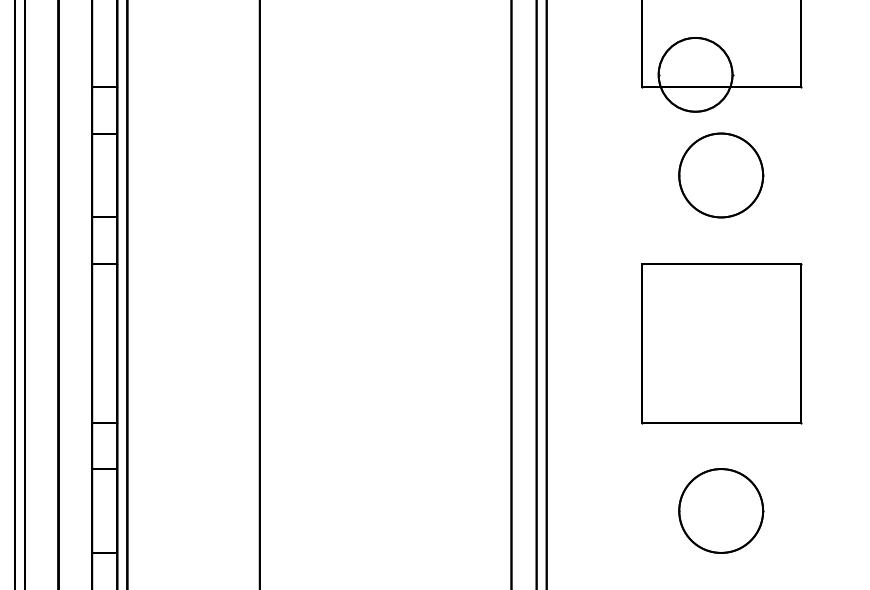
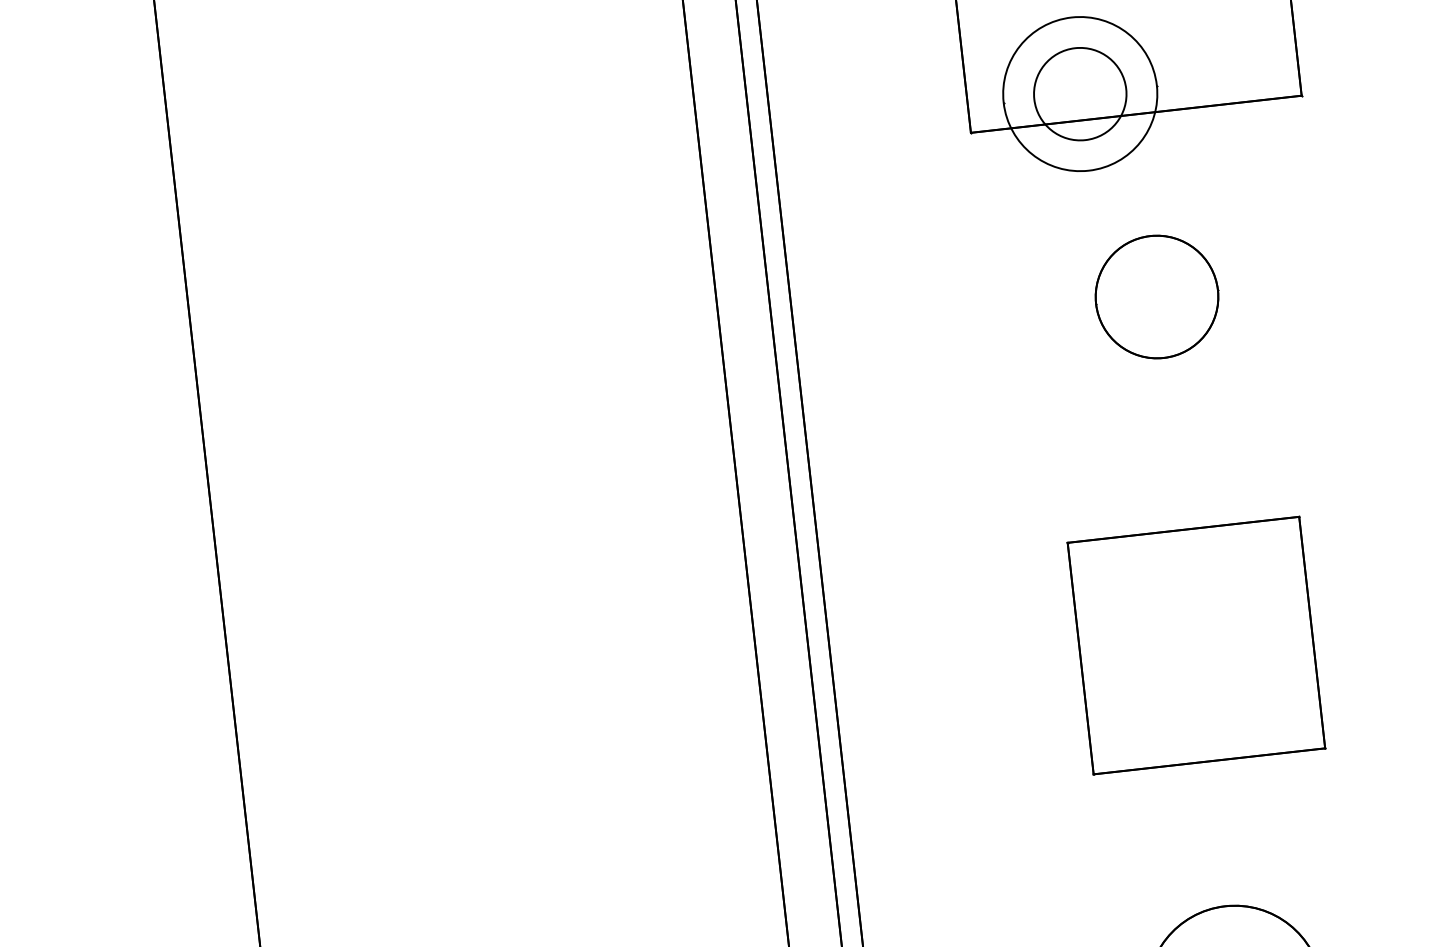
circle: (695, 74) -> (1079, 93), size x0.6
part: (721, 175) -> (1157, 296), size x0.7
part: (721, 343) -> (1196, 645), size x0.7

